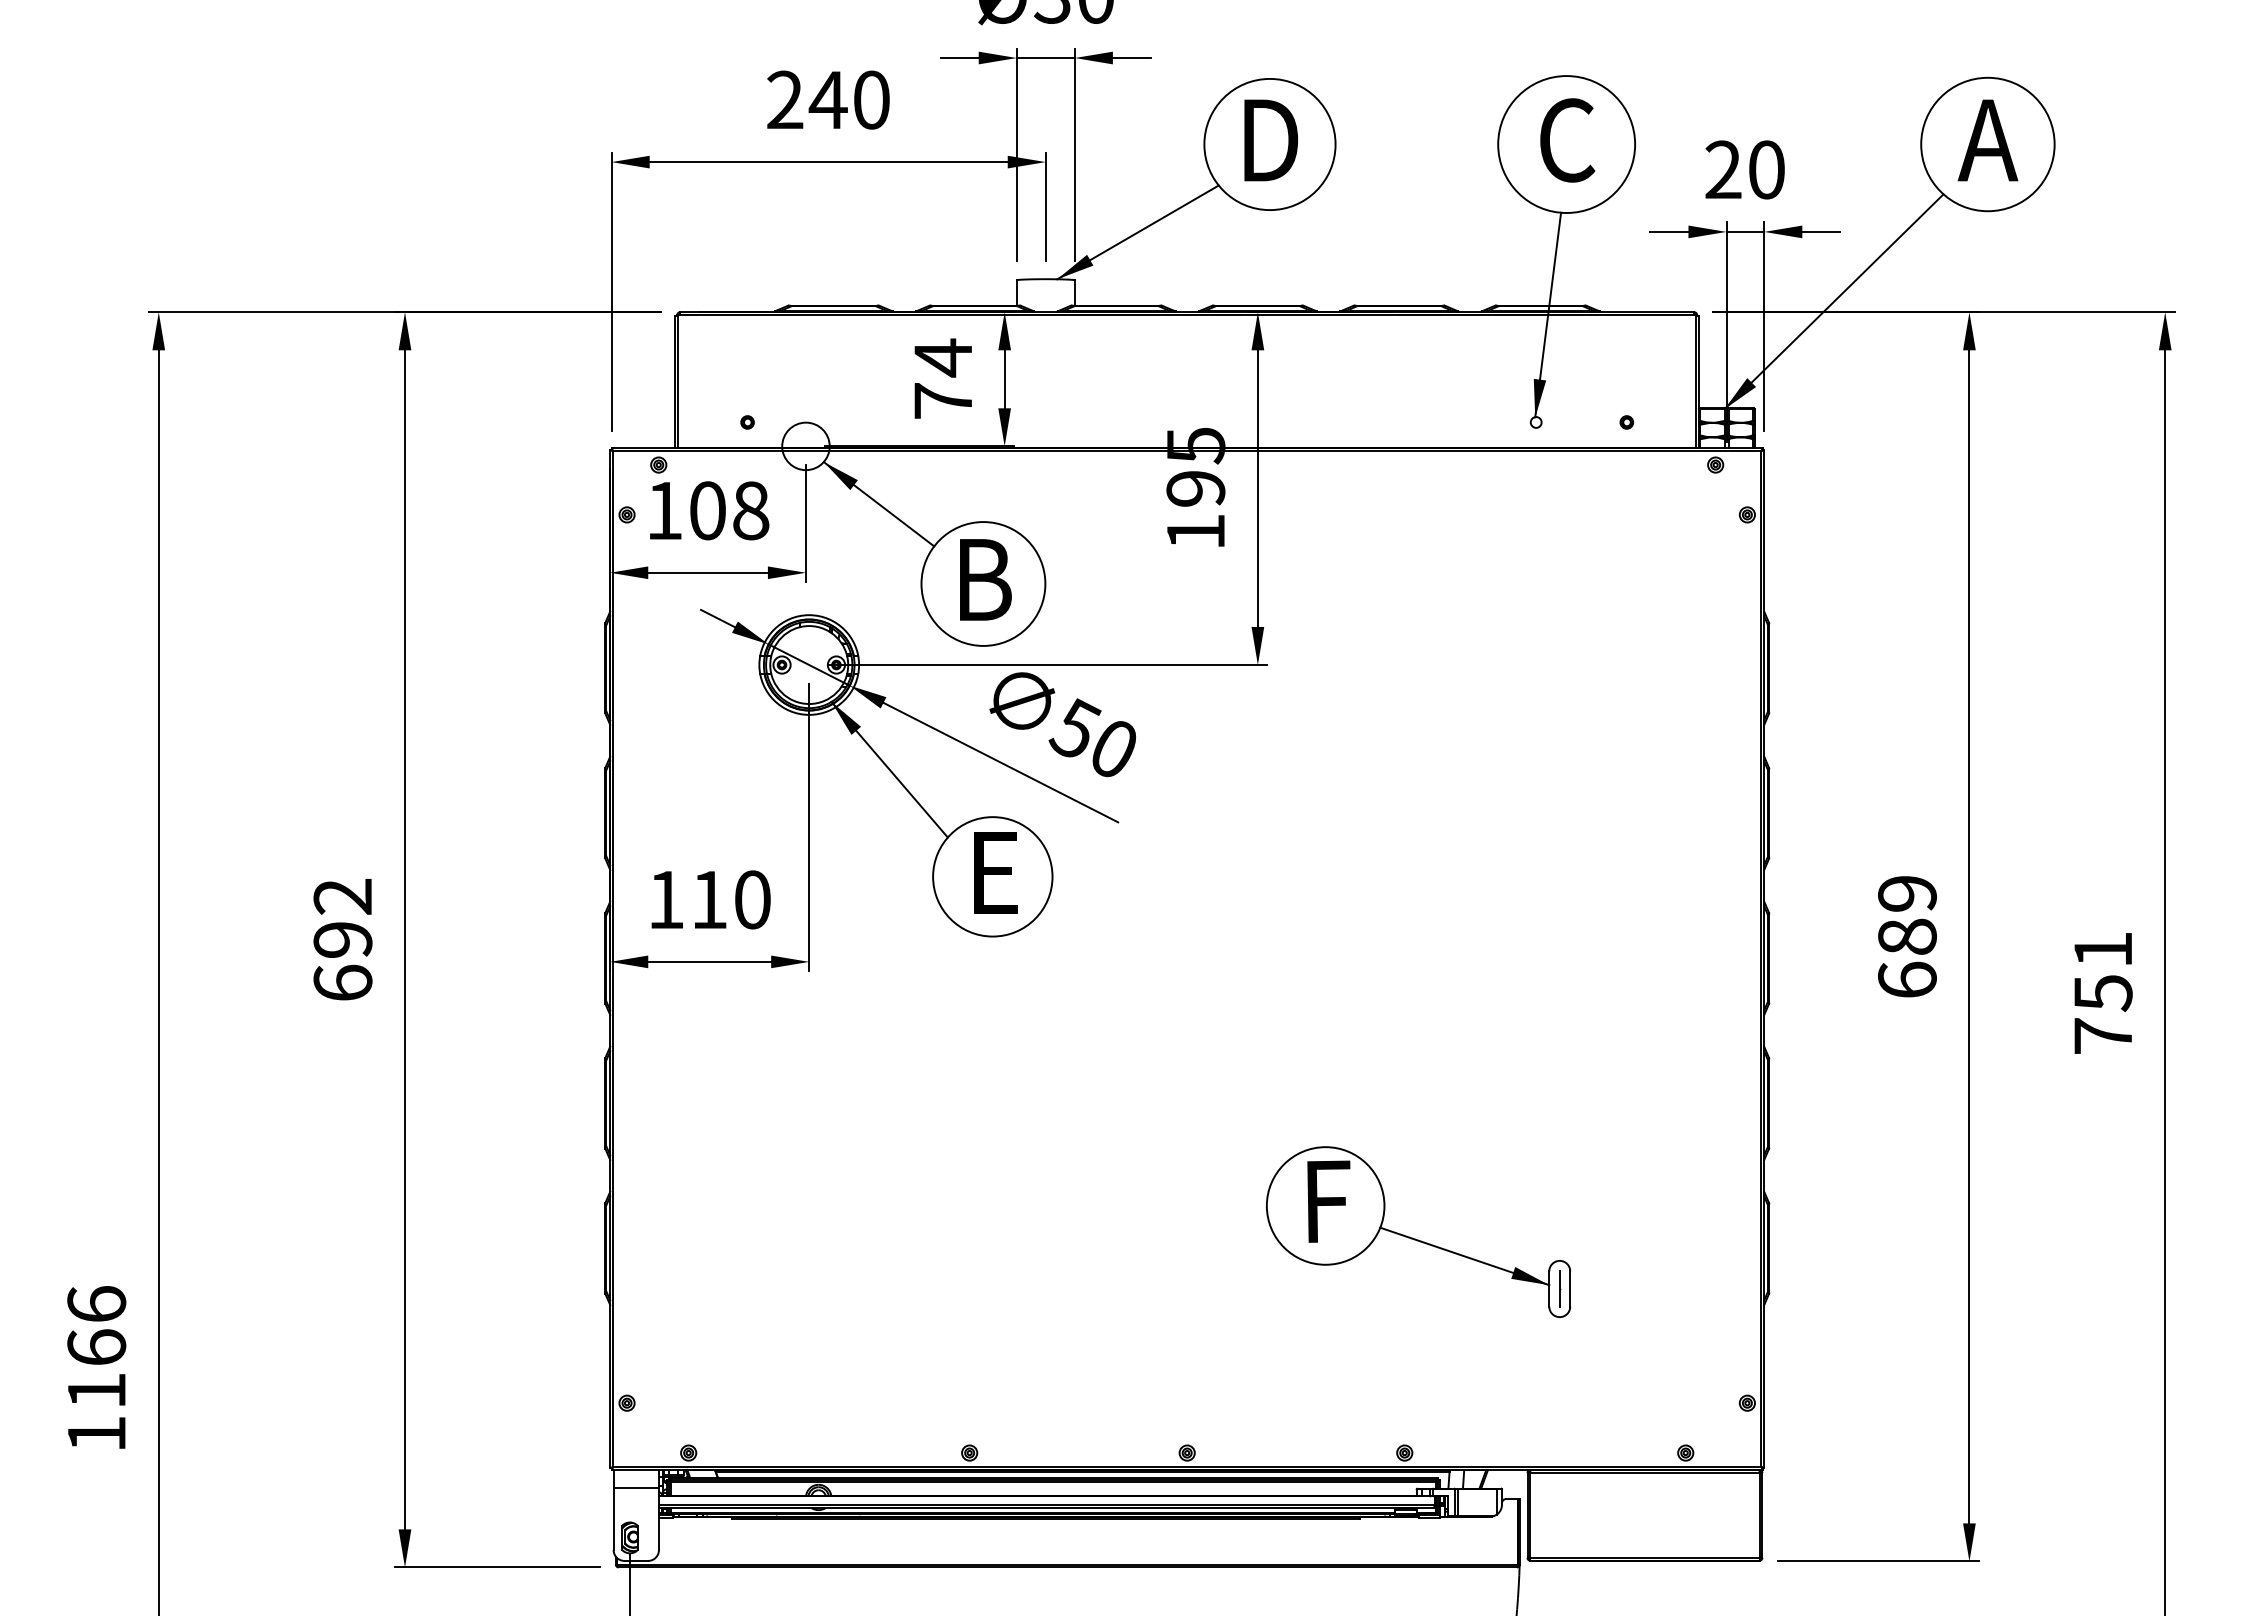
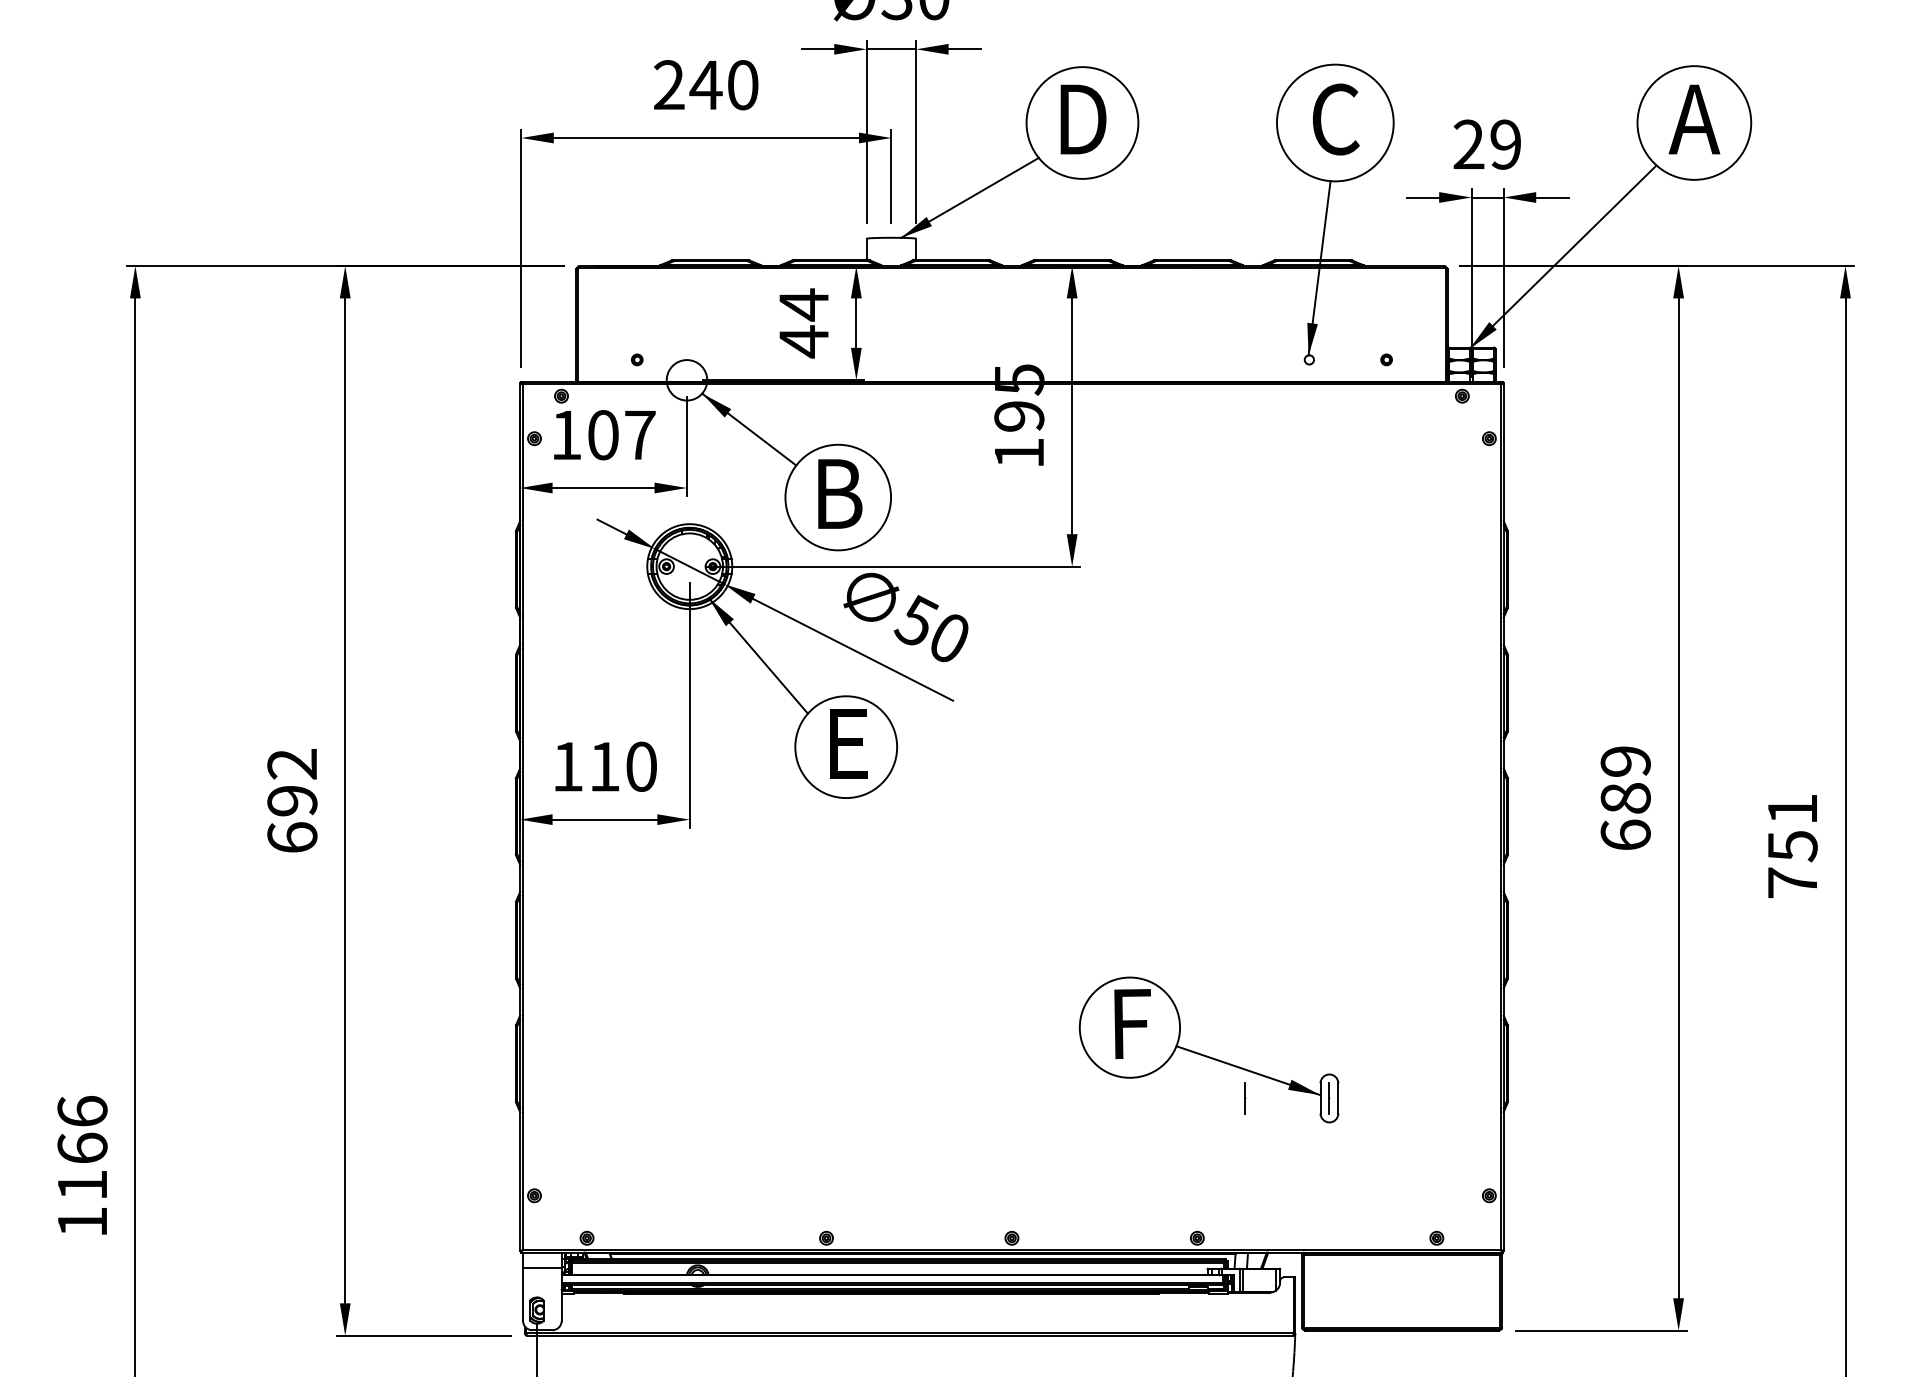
text: (1766, 169) -> (1505, 144), 20 -> 29
text: (942, 400) -> (803, 341), 74 -> 44
text: (751, 510) -> (640, 434), 108 -> 107
line: (1461, 1288) -> (1245, 1098), added

